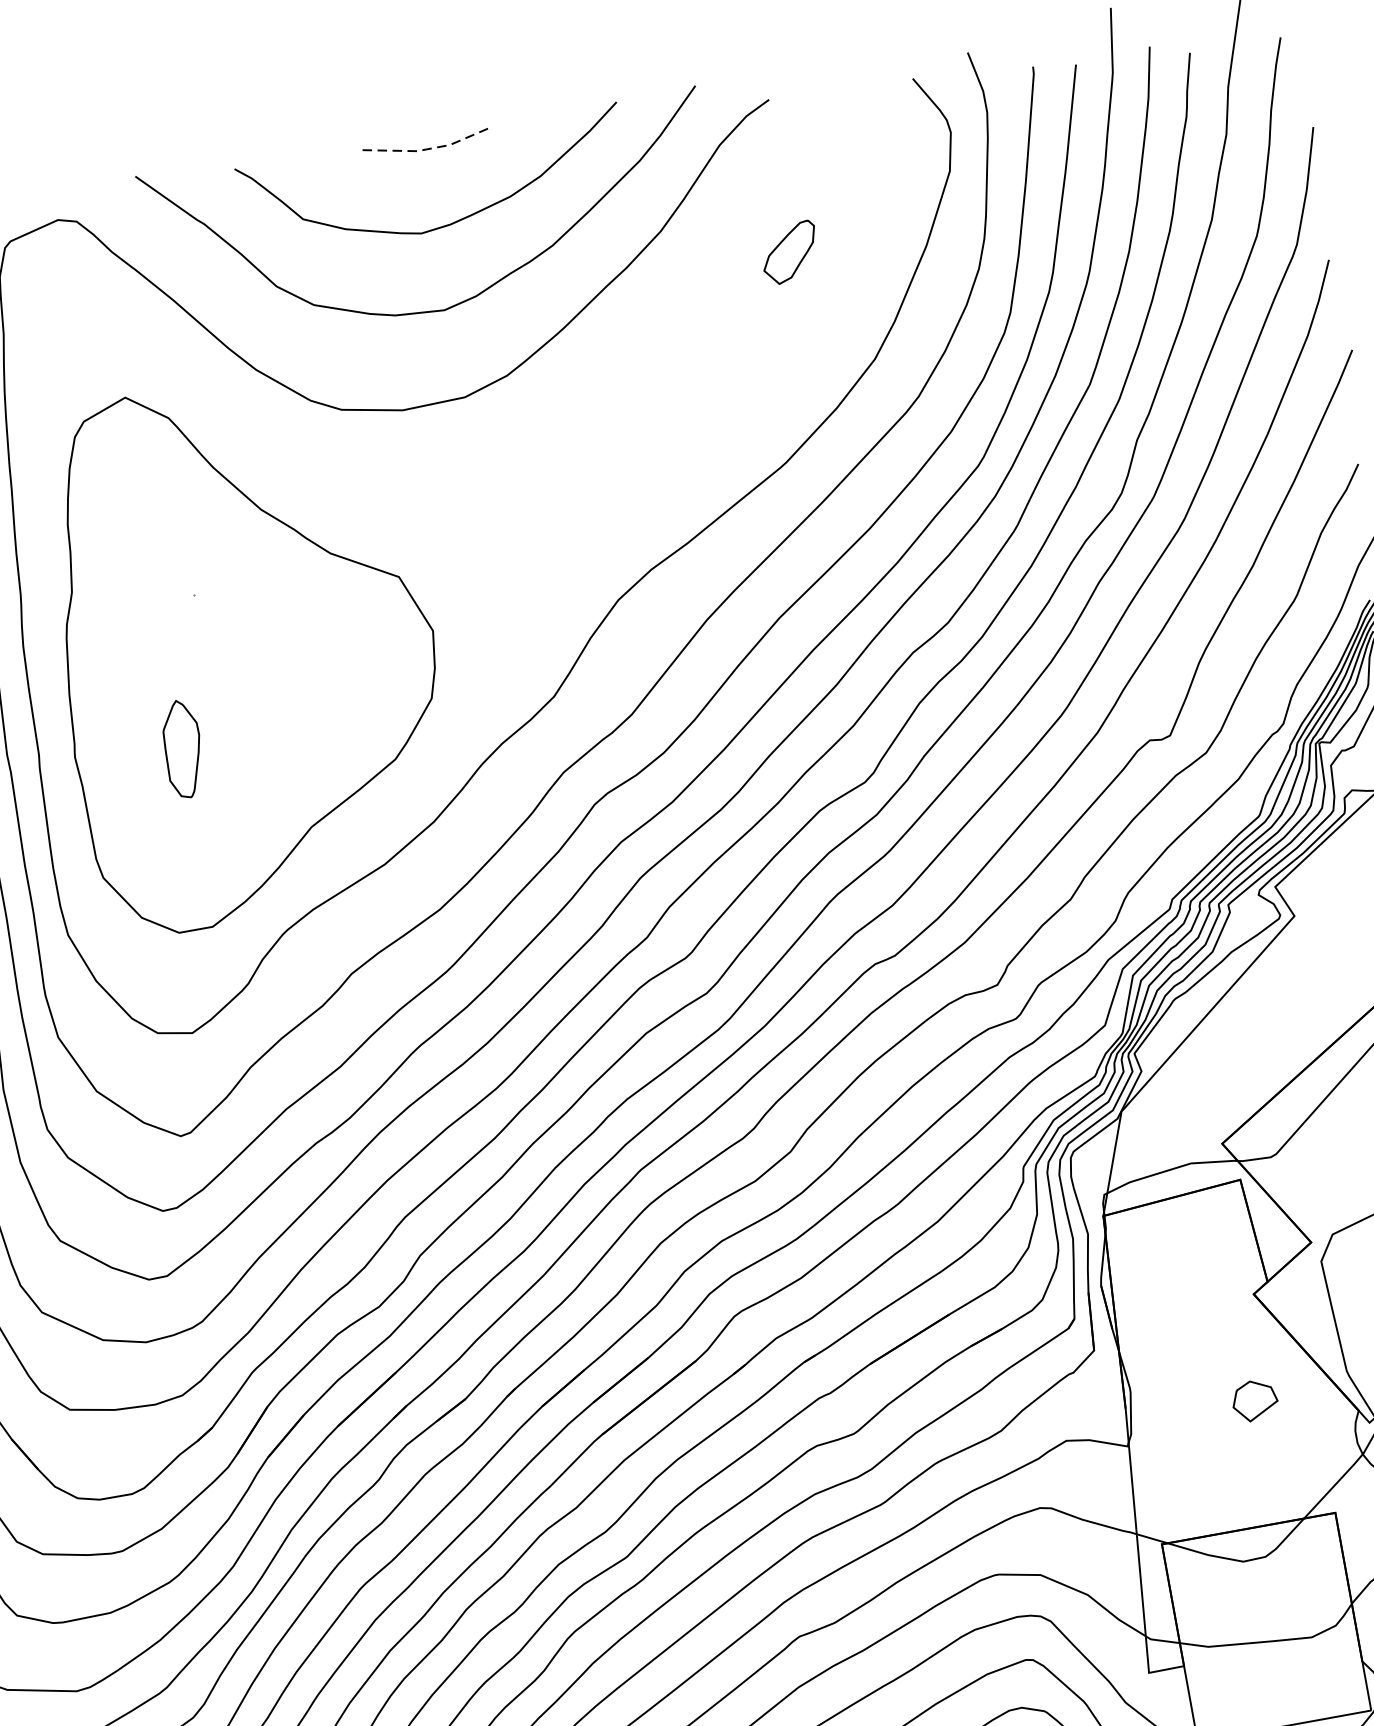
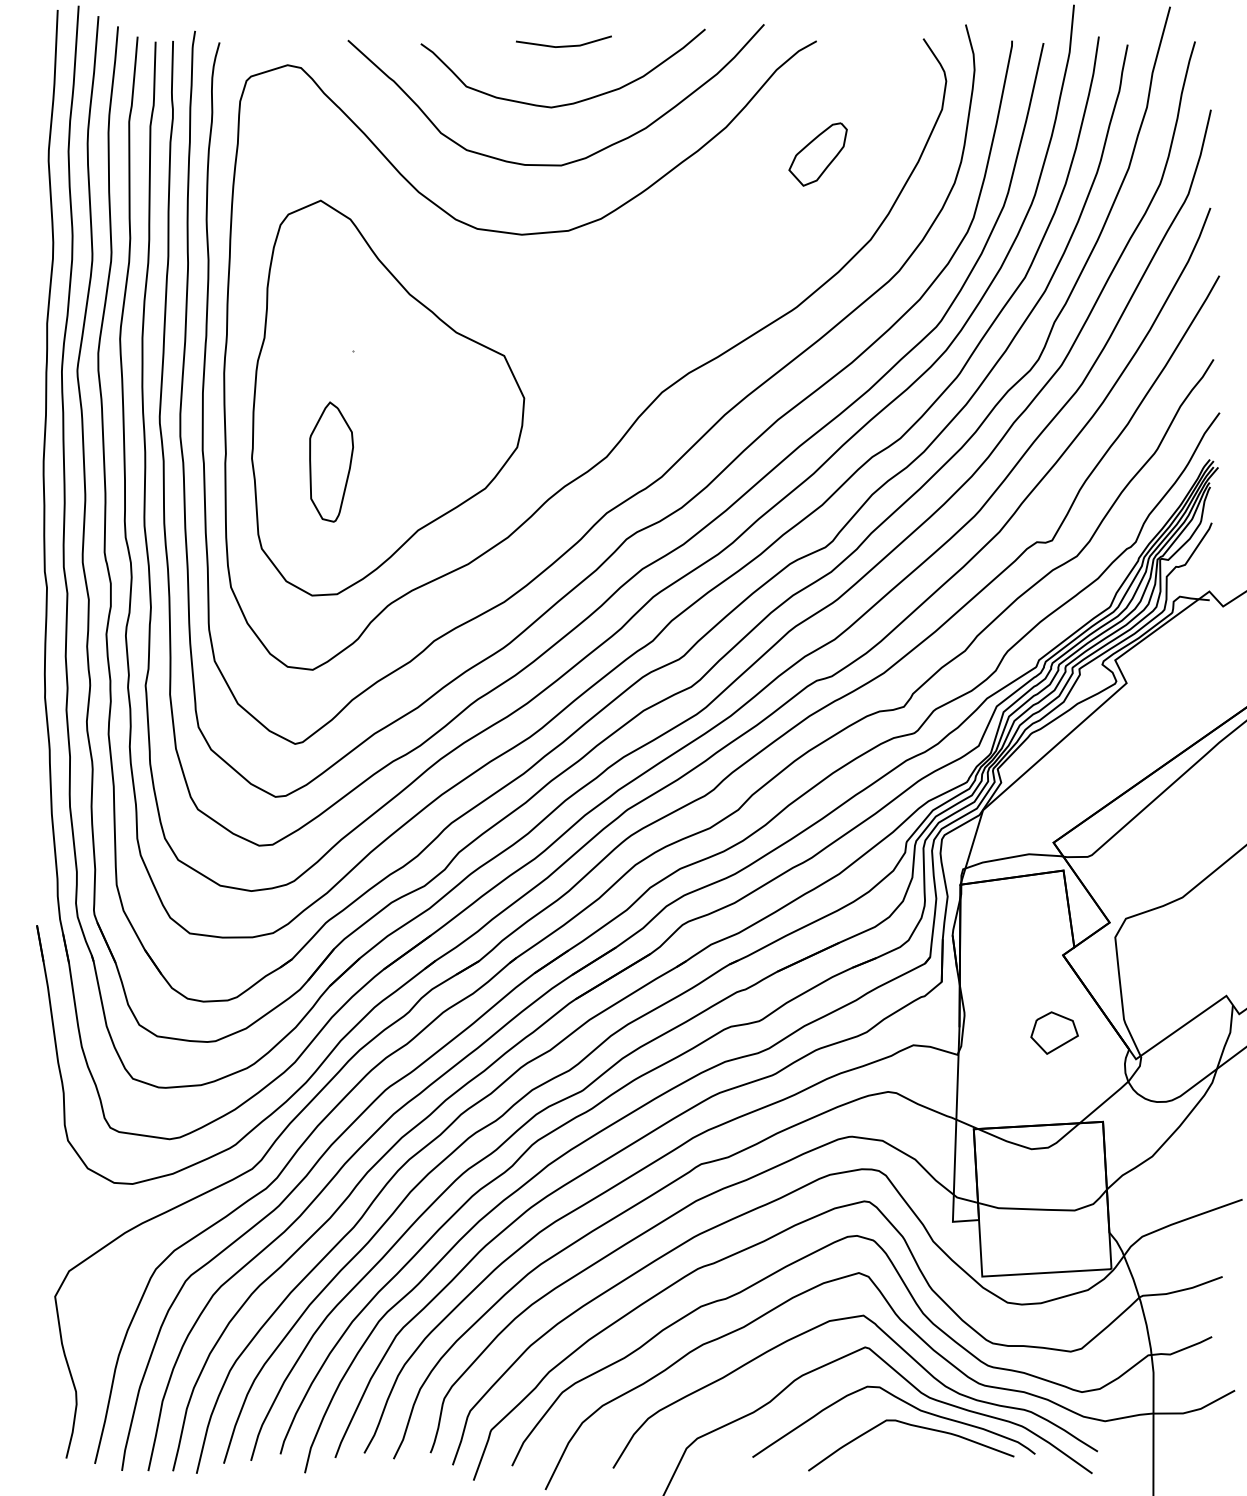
line: (429, 148) -> (564, 46), dashed -> solid
part: (788, 252) -> (817, 154), size x1.43
part: (183, 748) -> (331, 461), size x1.67
part: (1254, 1400) -> (1054, 1032), size x1.43

